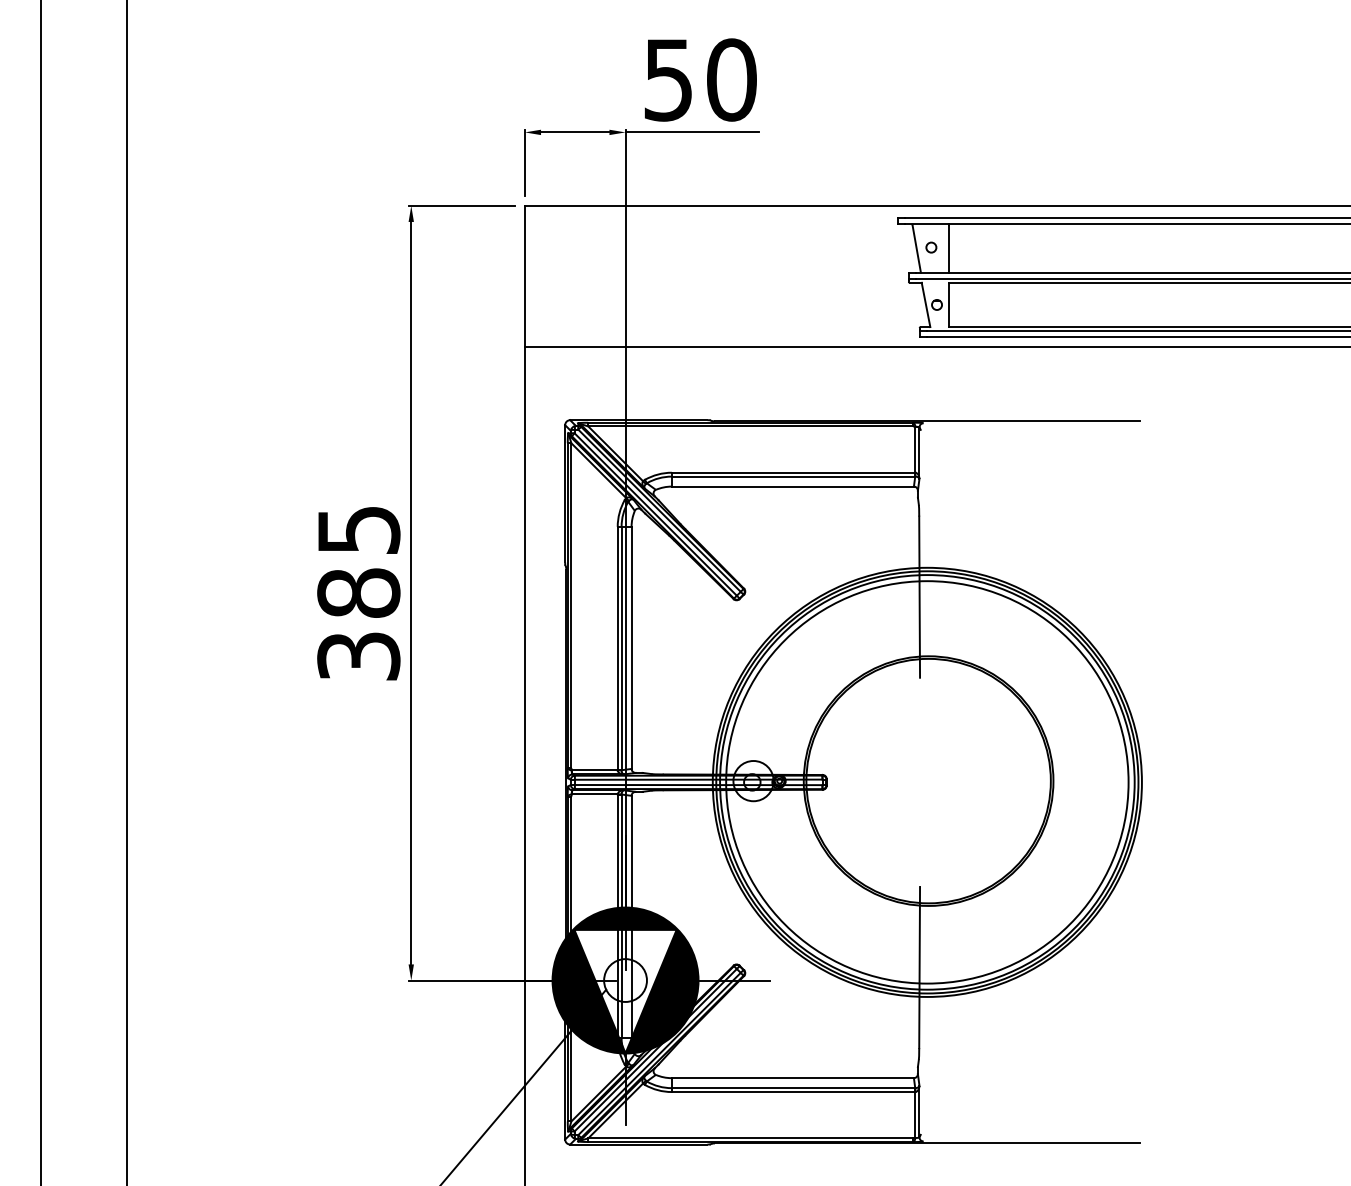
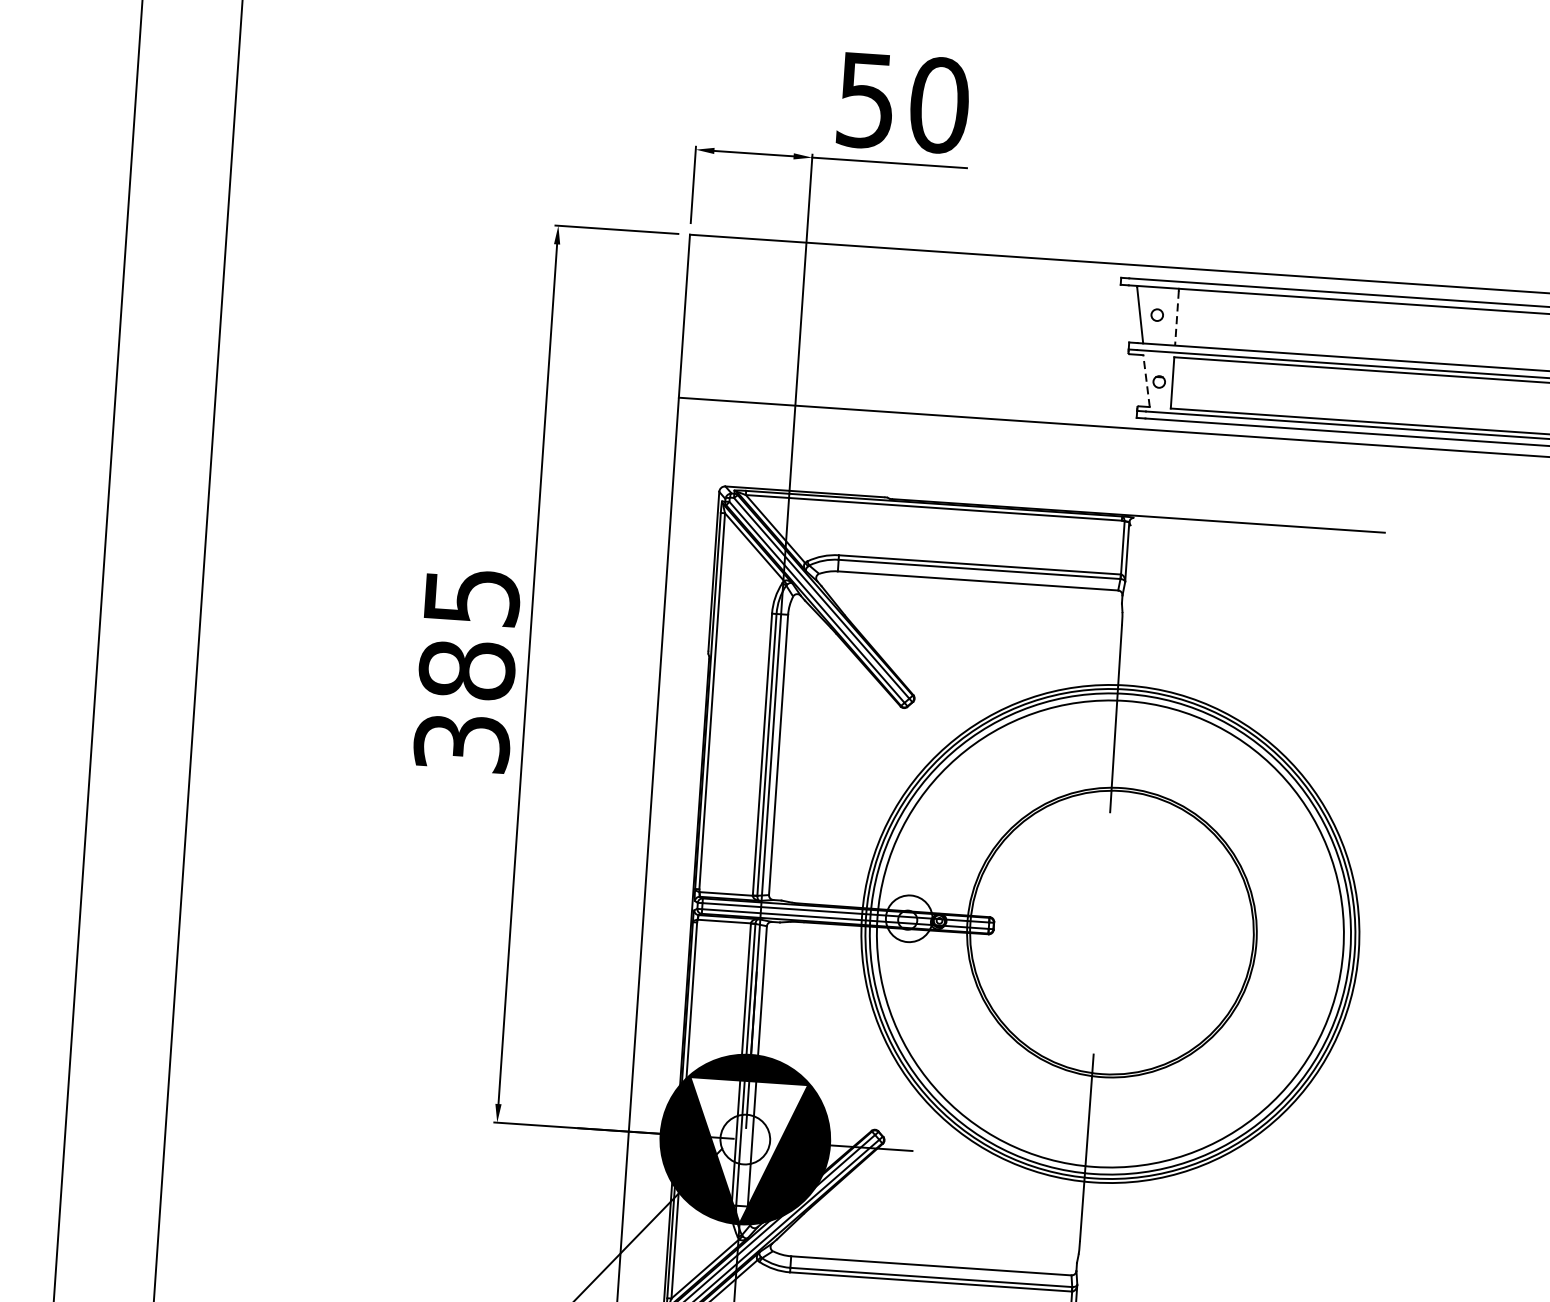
line: (948, 249) -> (1176, 318), solid -> dashed
line: (926, 304) -> (1147, 380), solid -> dashed

